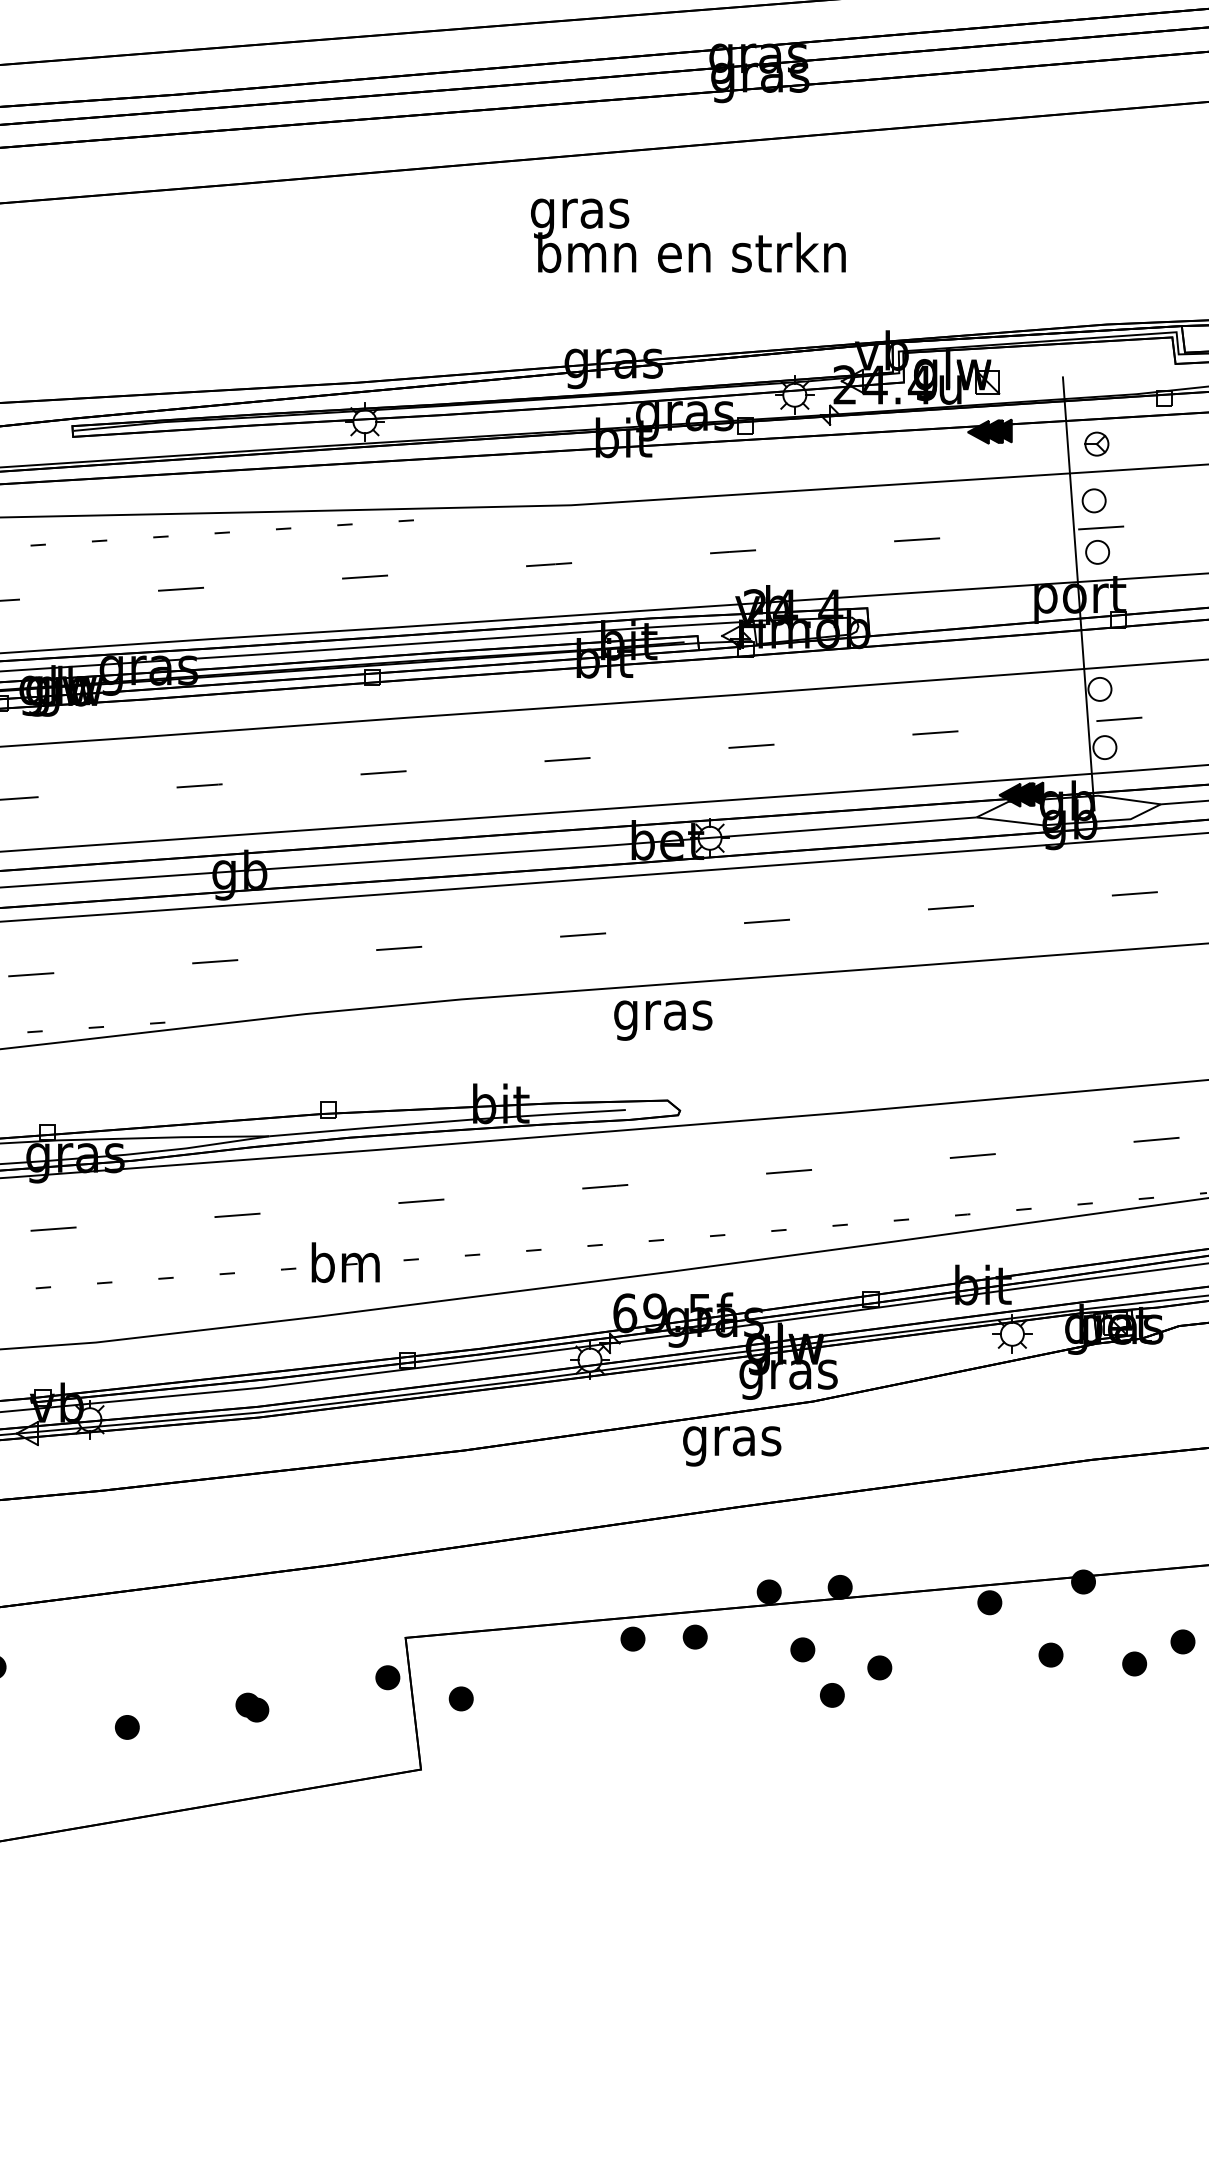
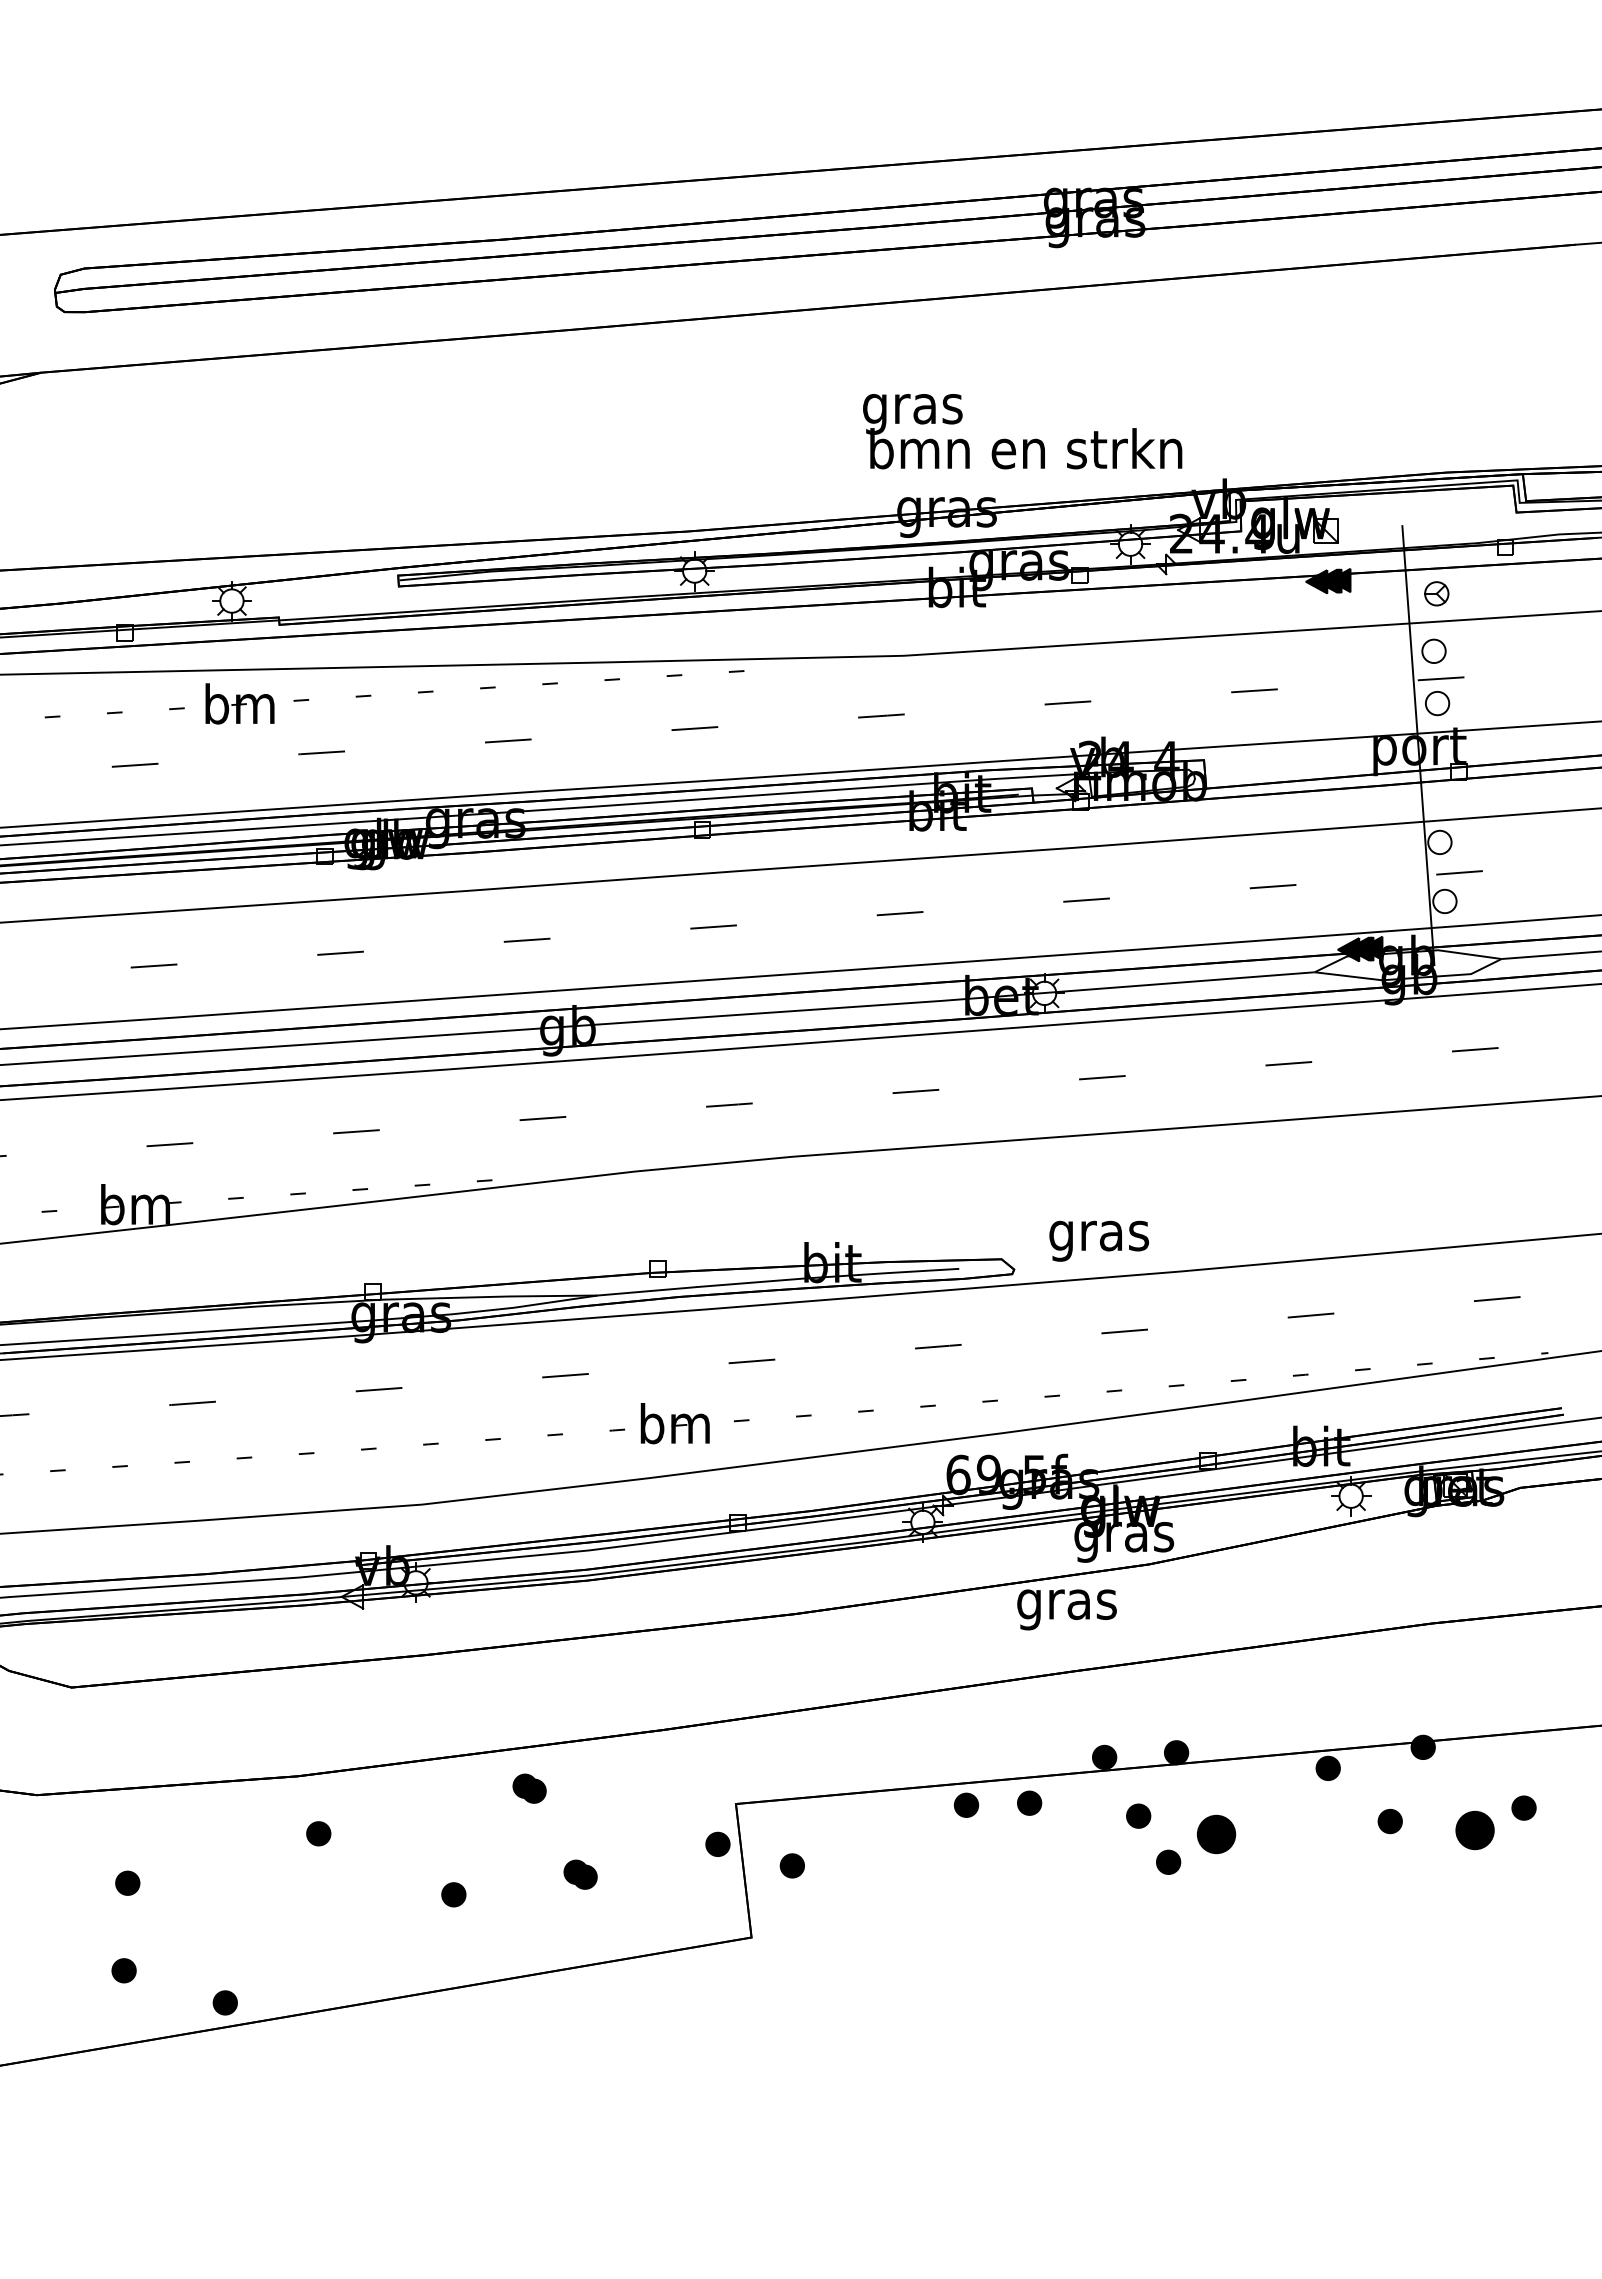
text: (688, 235) -> (1022, 431), moved
text: (662, 1019) -> (1098, 1240), moved
part: (201, 1622) -> (529, 1788), added
part: (1134, 1663) -> (1474, 1830), size x1.6
part: (879, 1667) -> (1216, 1834), size x1.6

